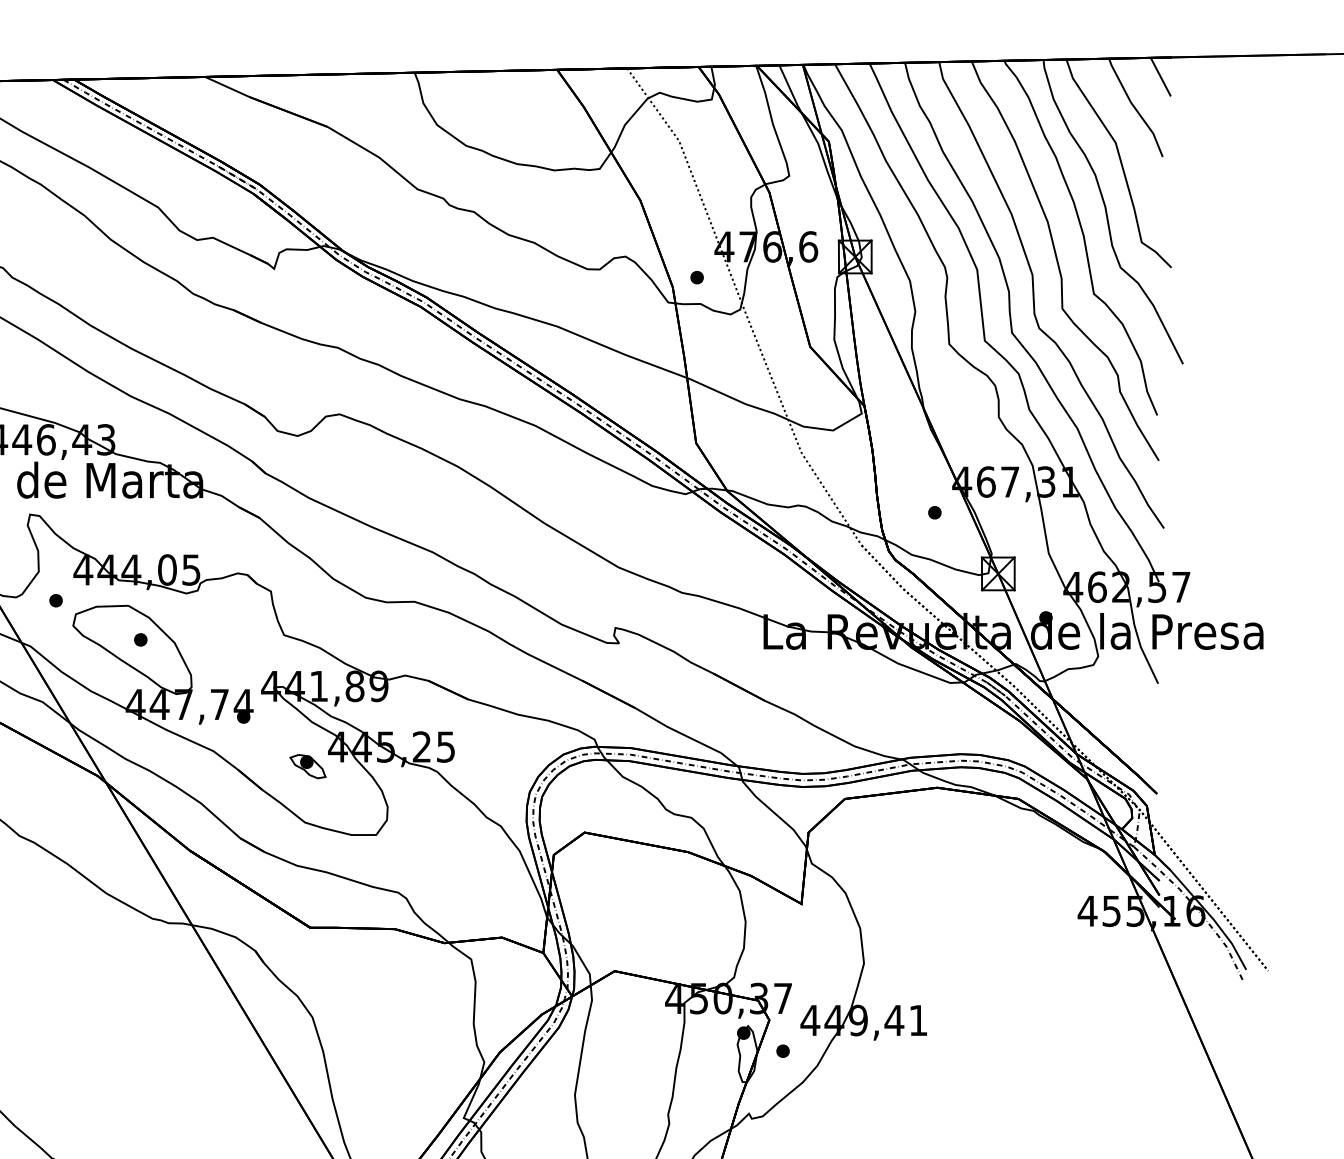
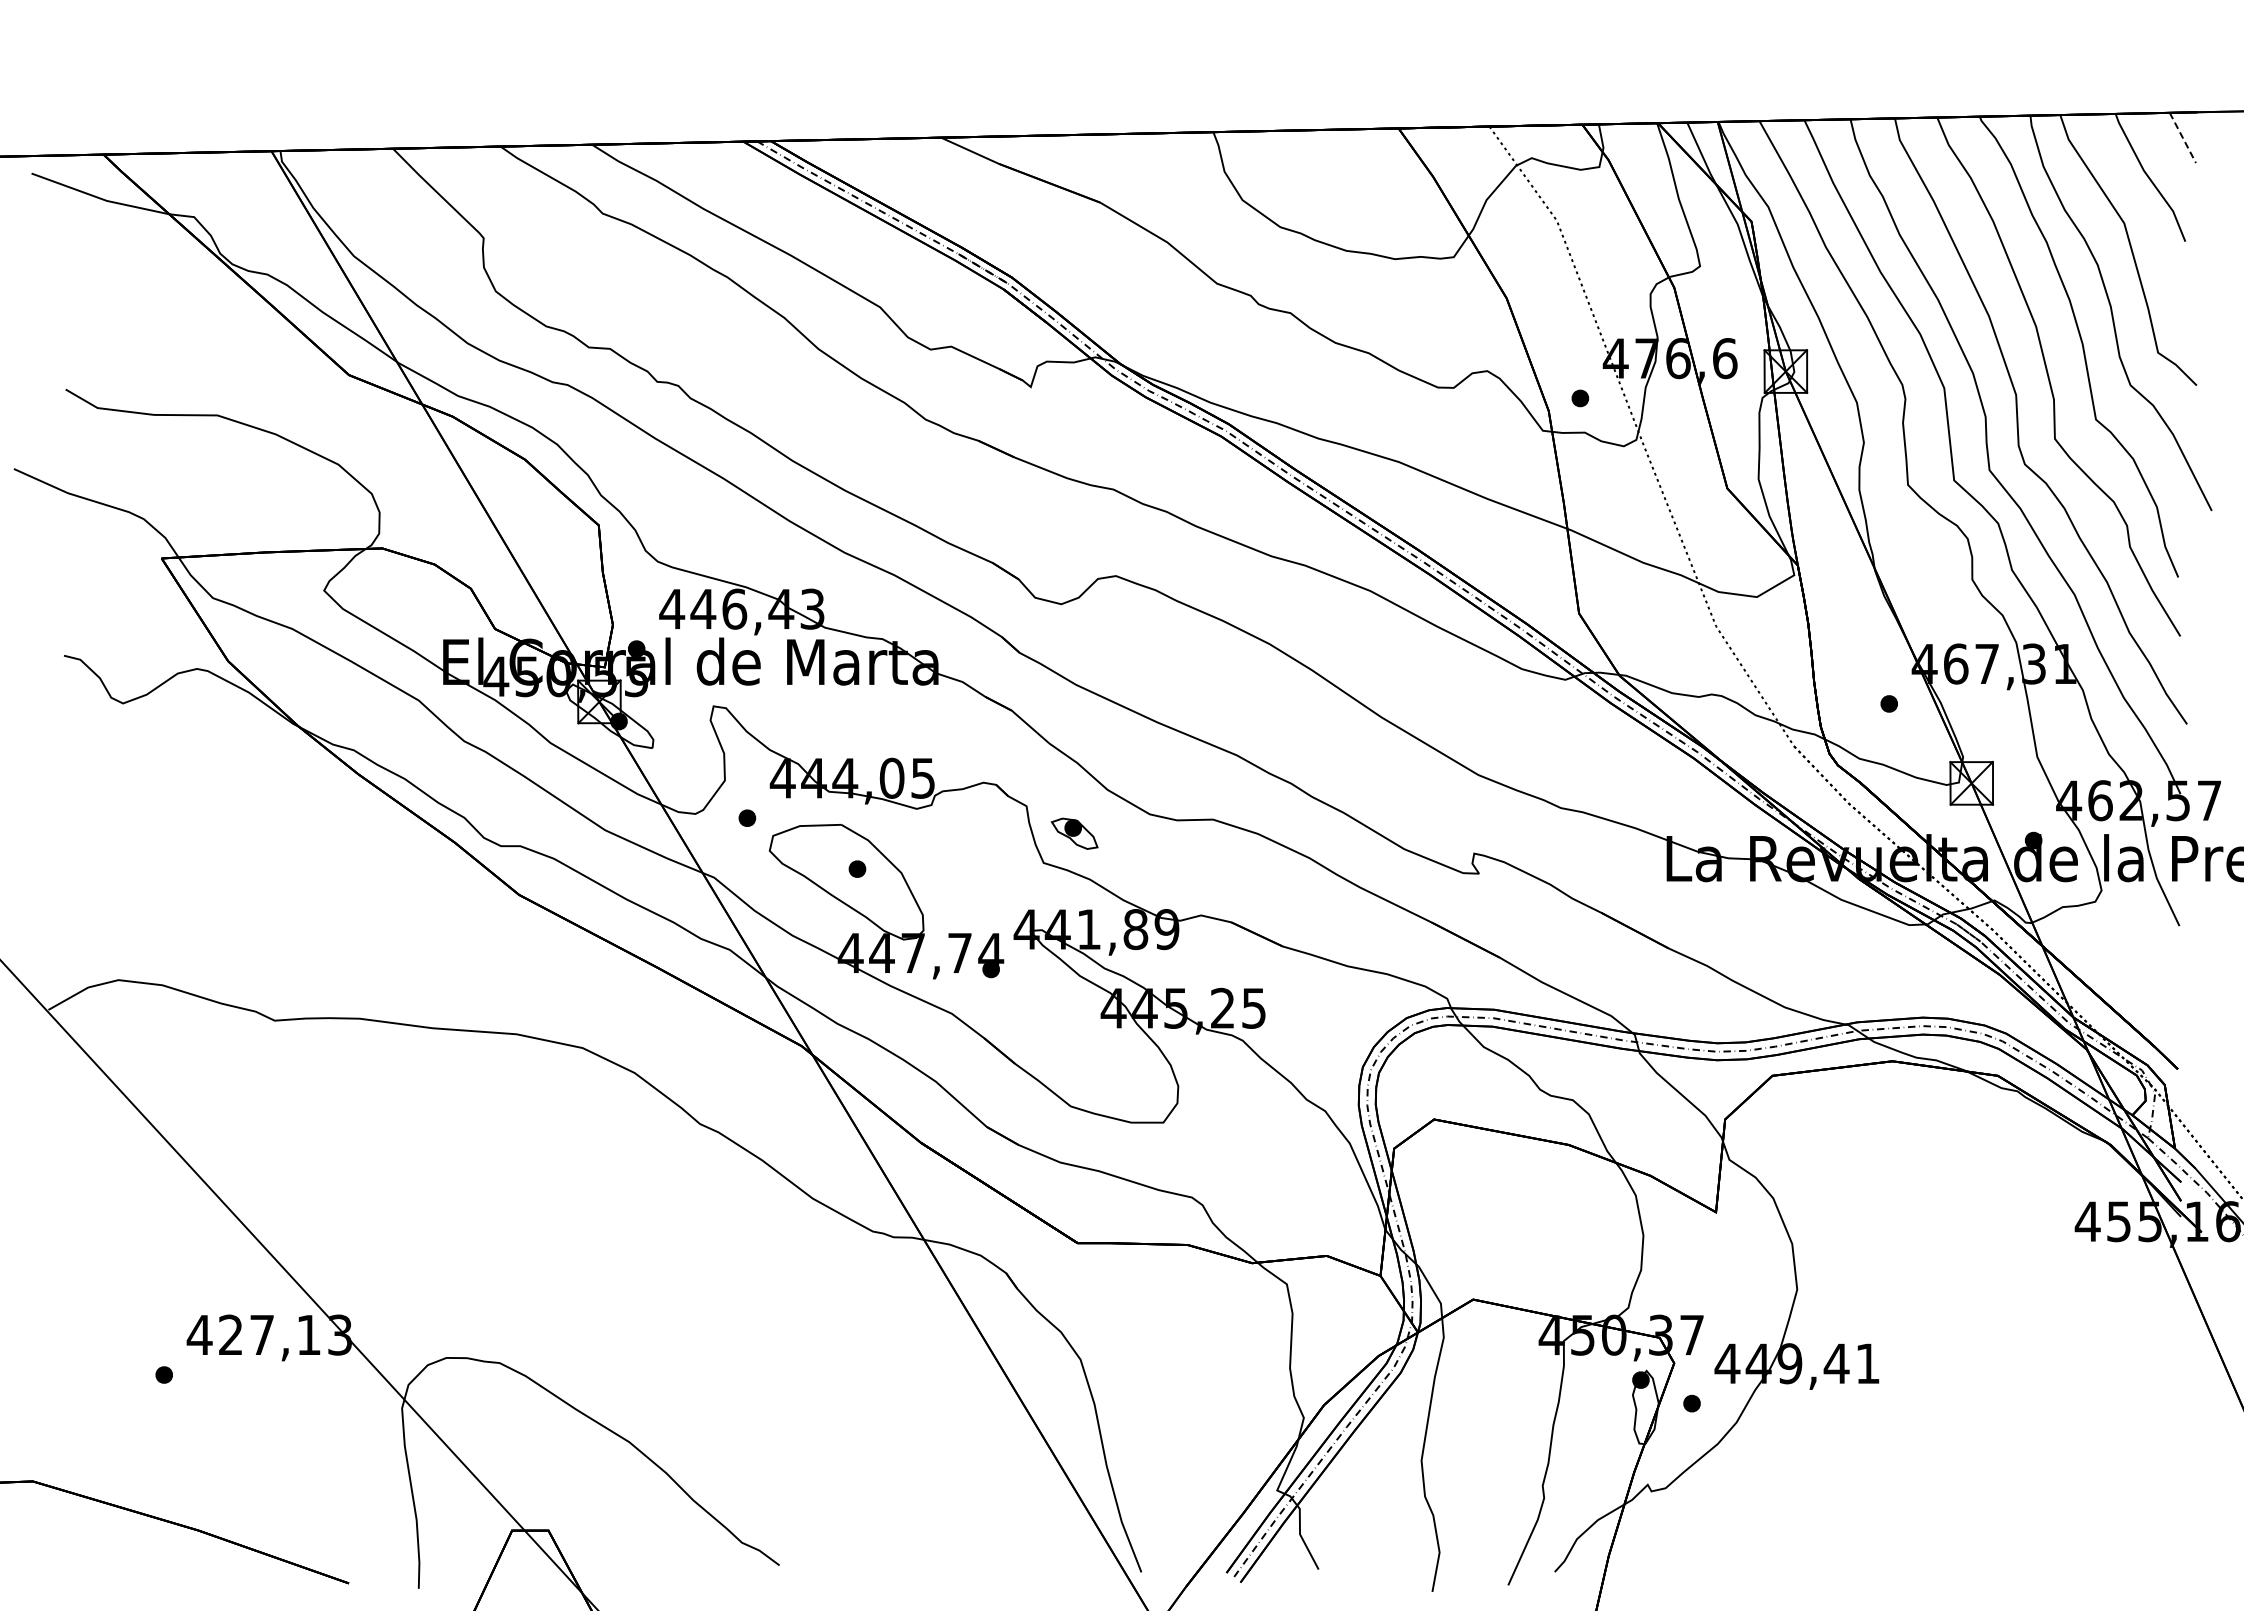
line: (1160, 76) -> (2182, 137), solid -> dashed
part: (307, 766) -> (1074, 833), moved

